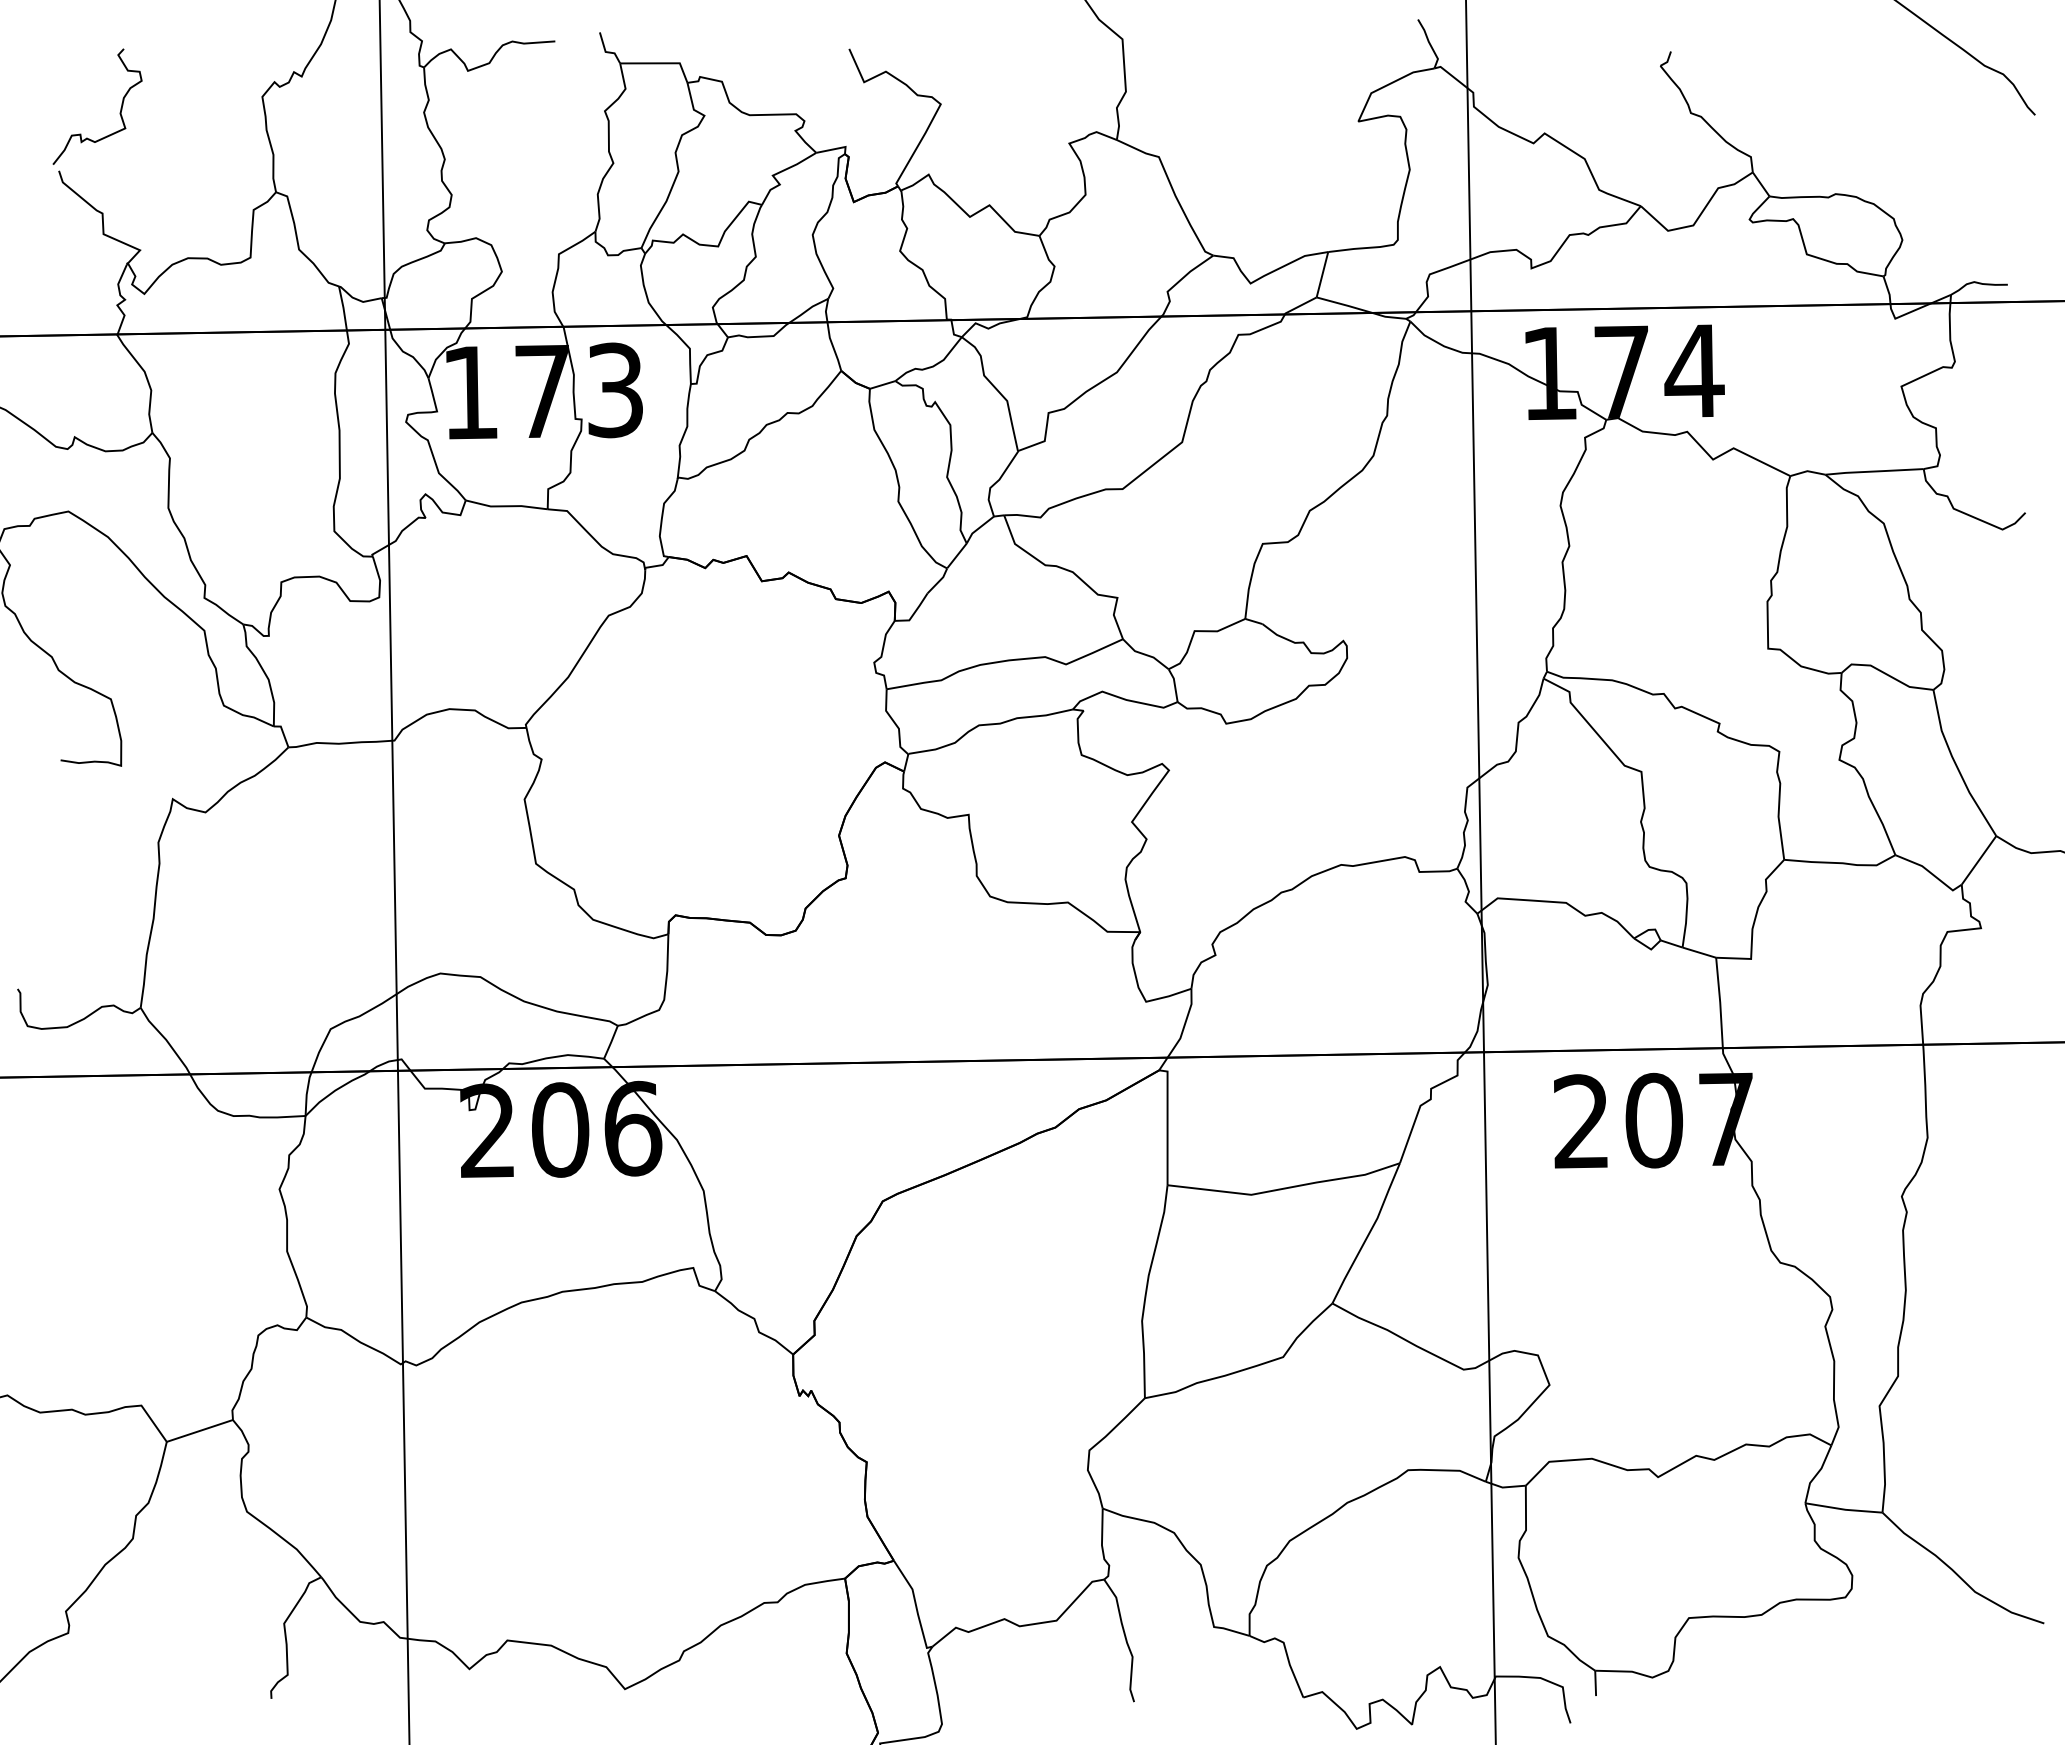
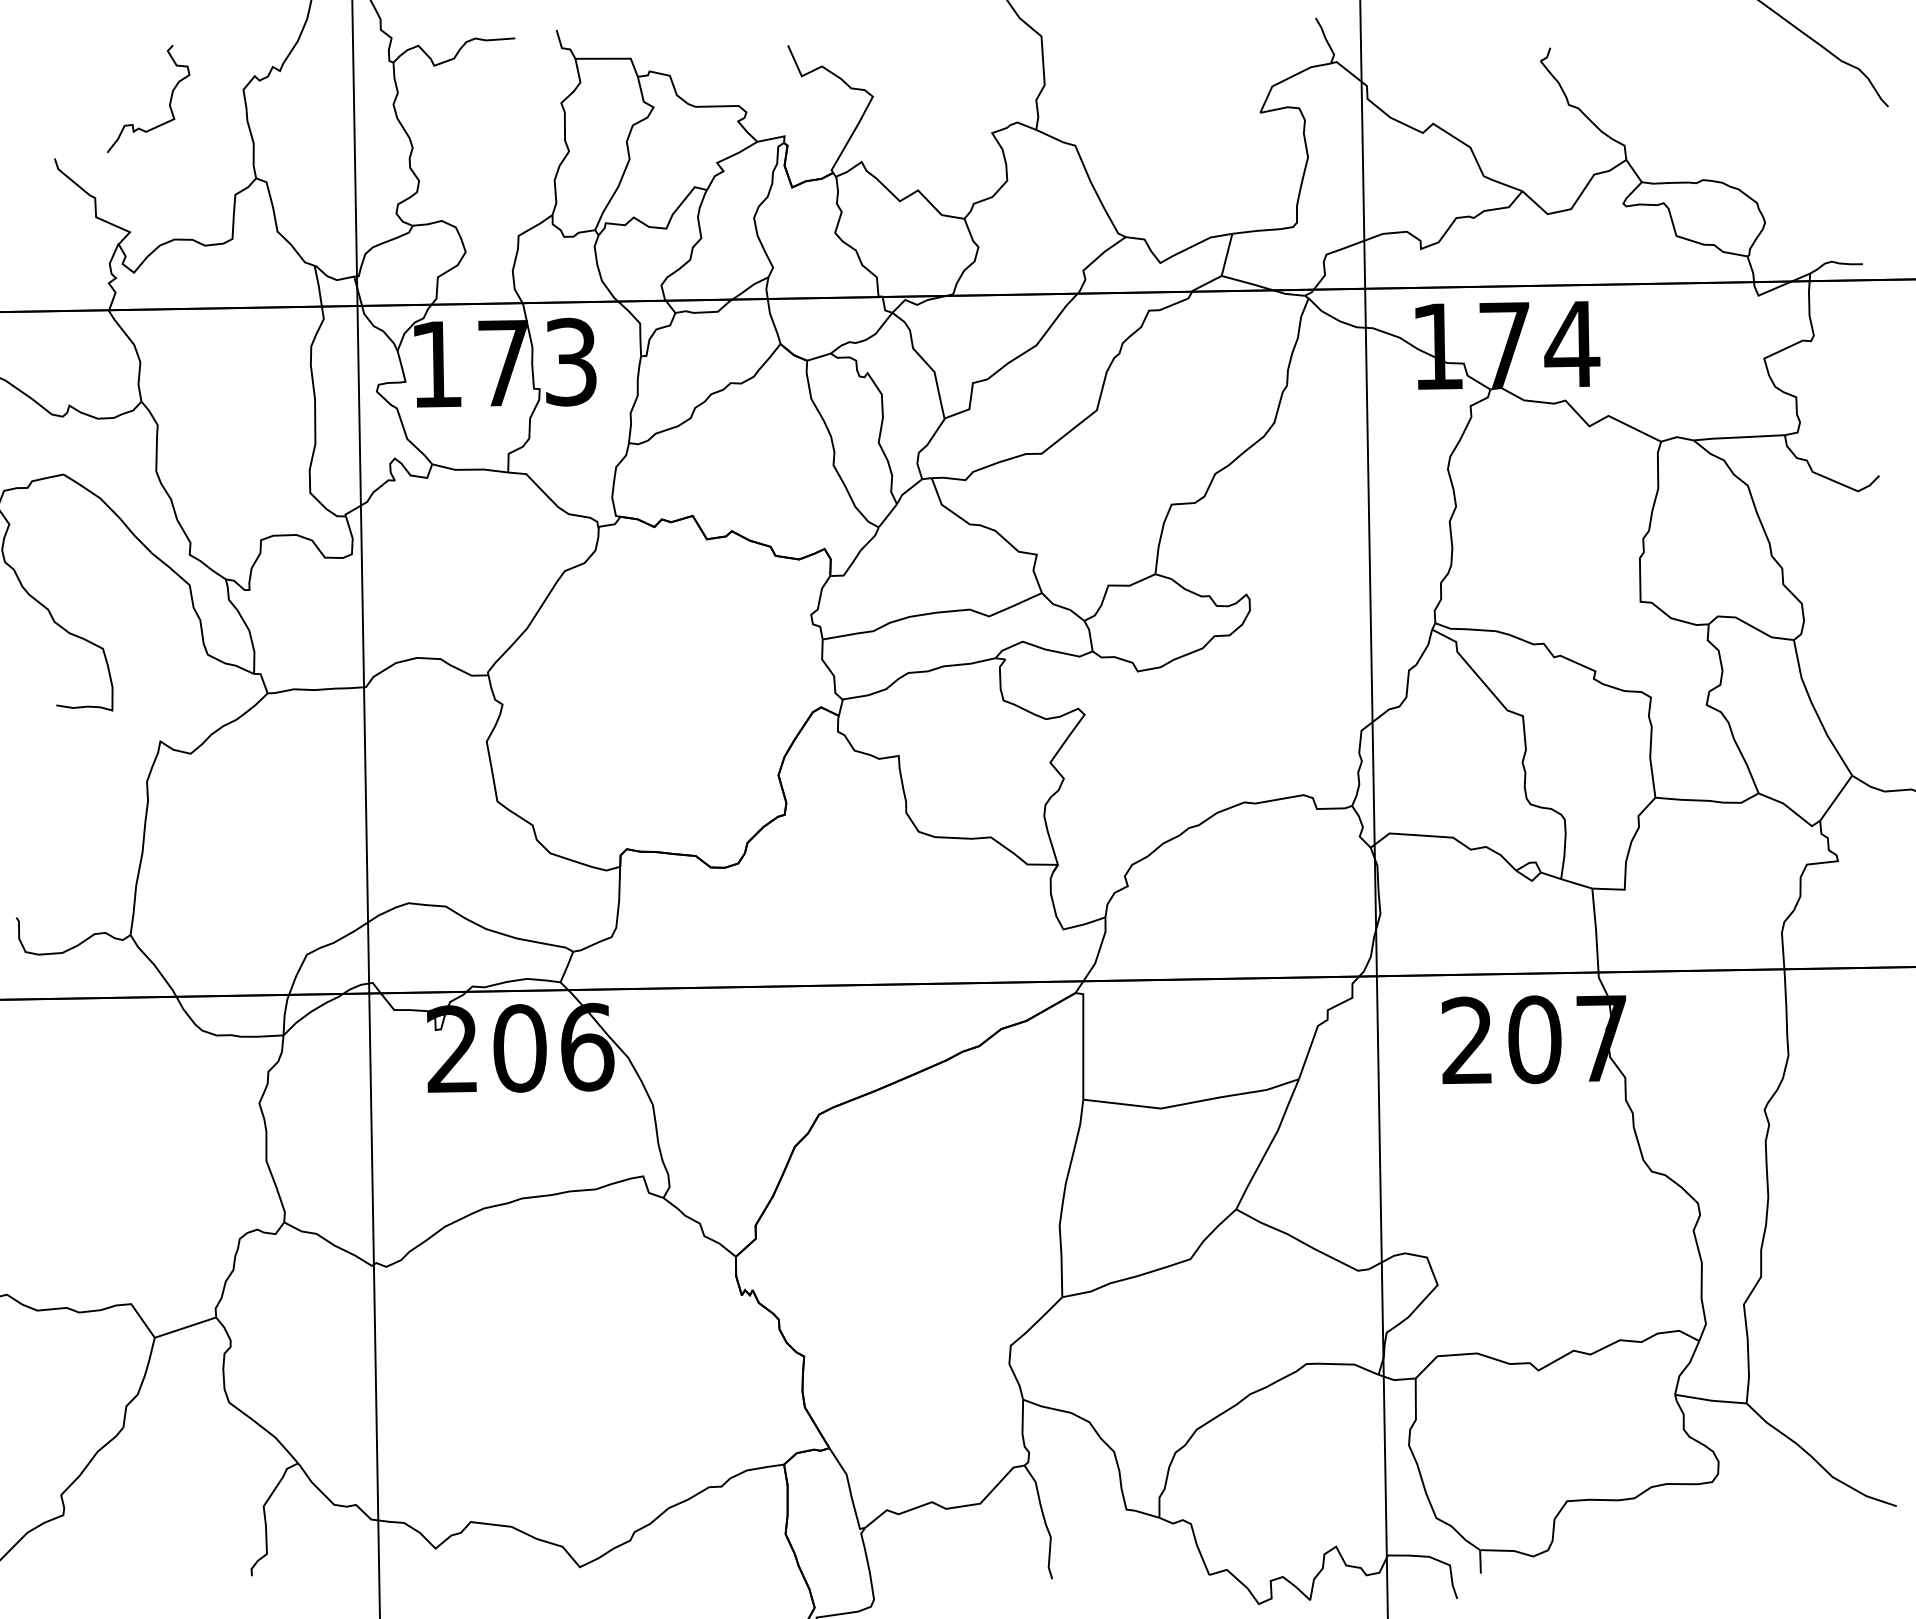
curve: (120, 109) -> (169, 101), moved

